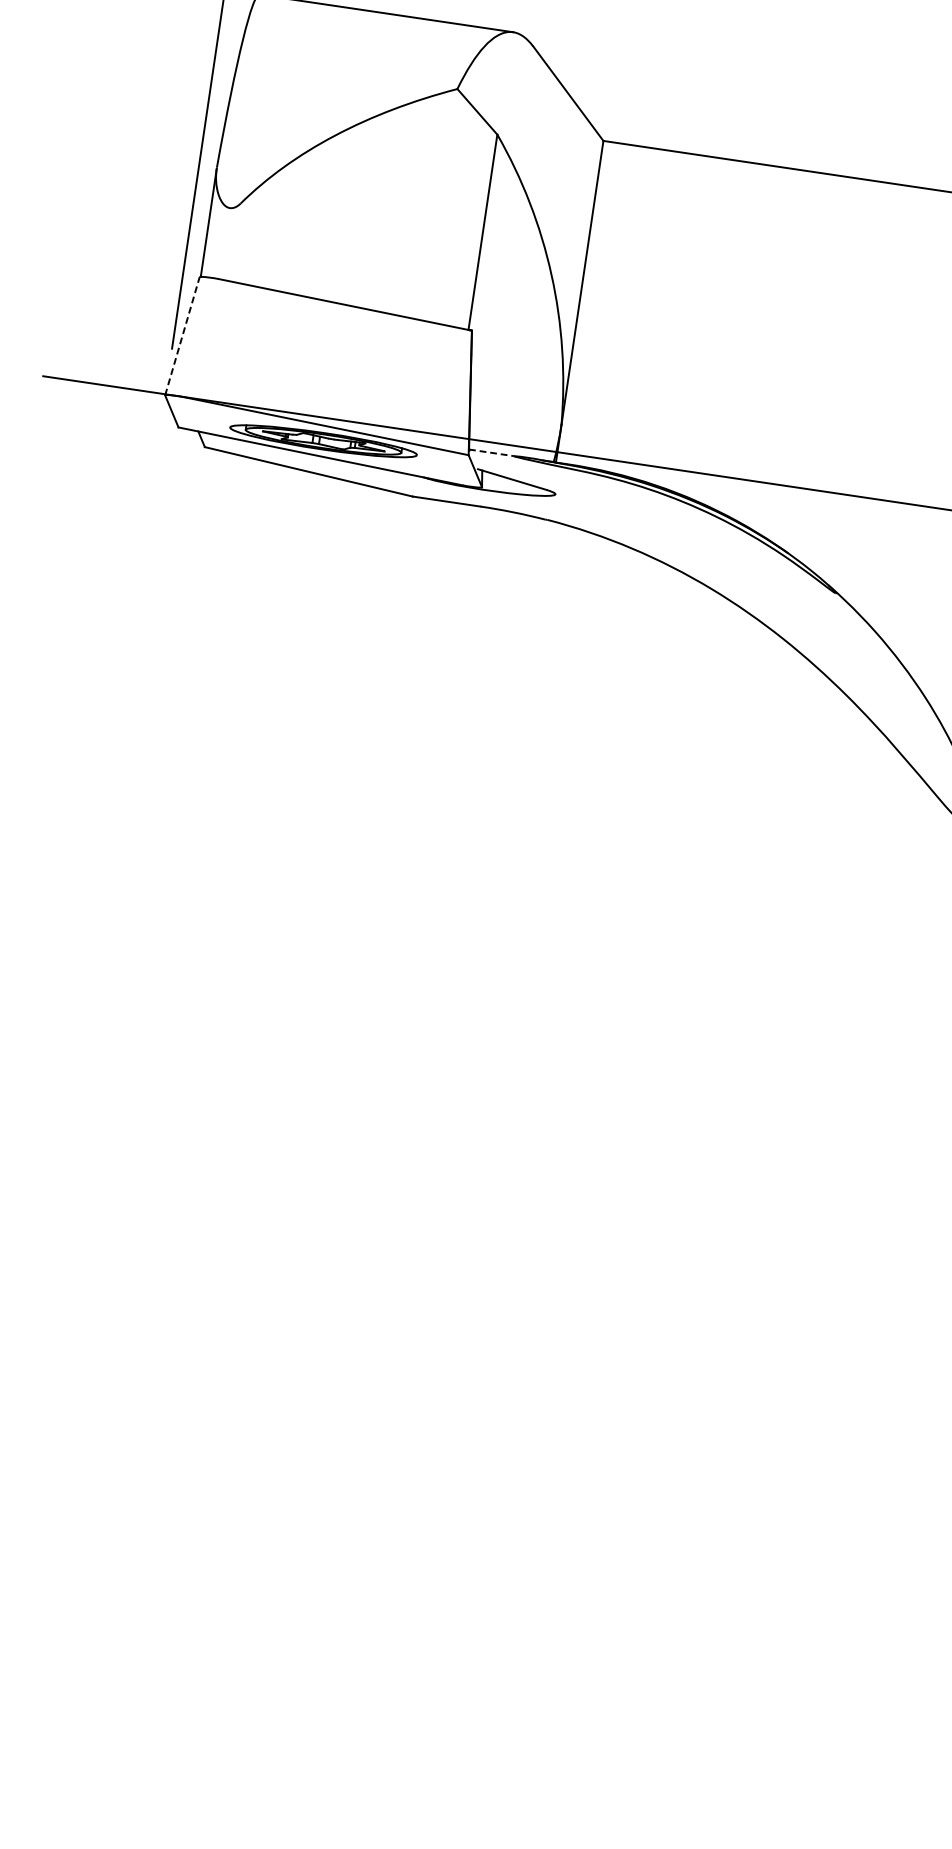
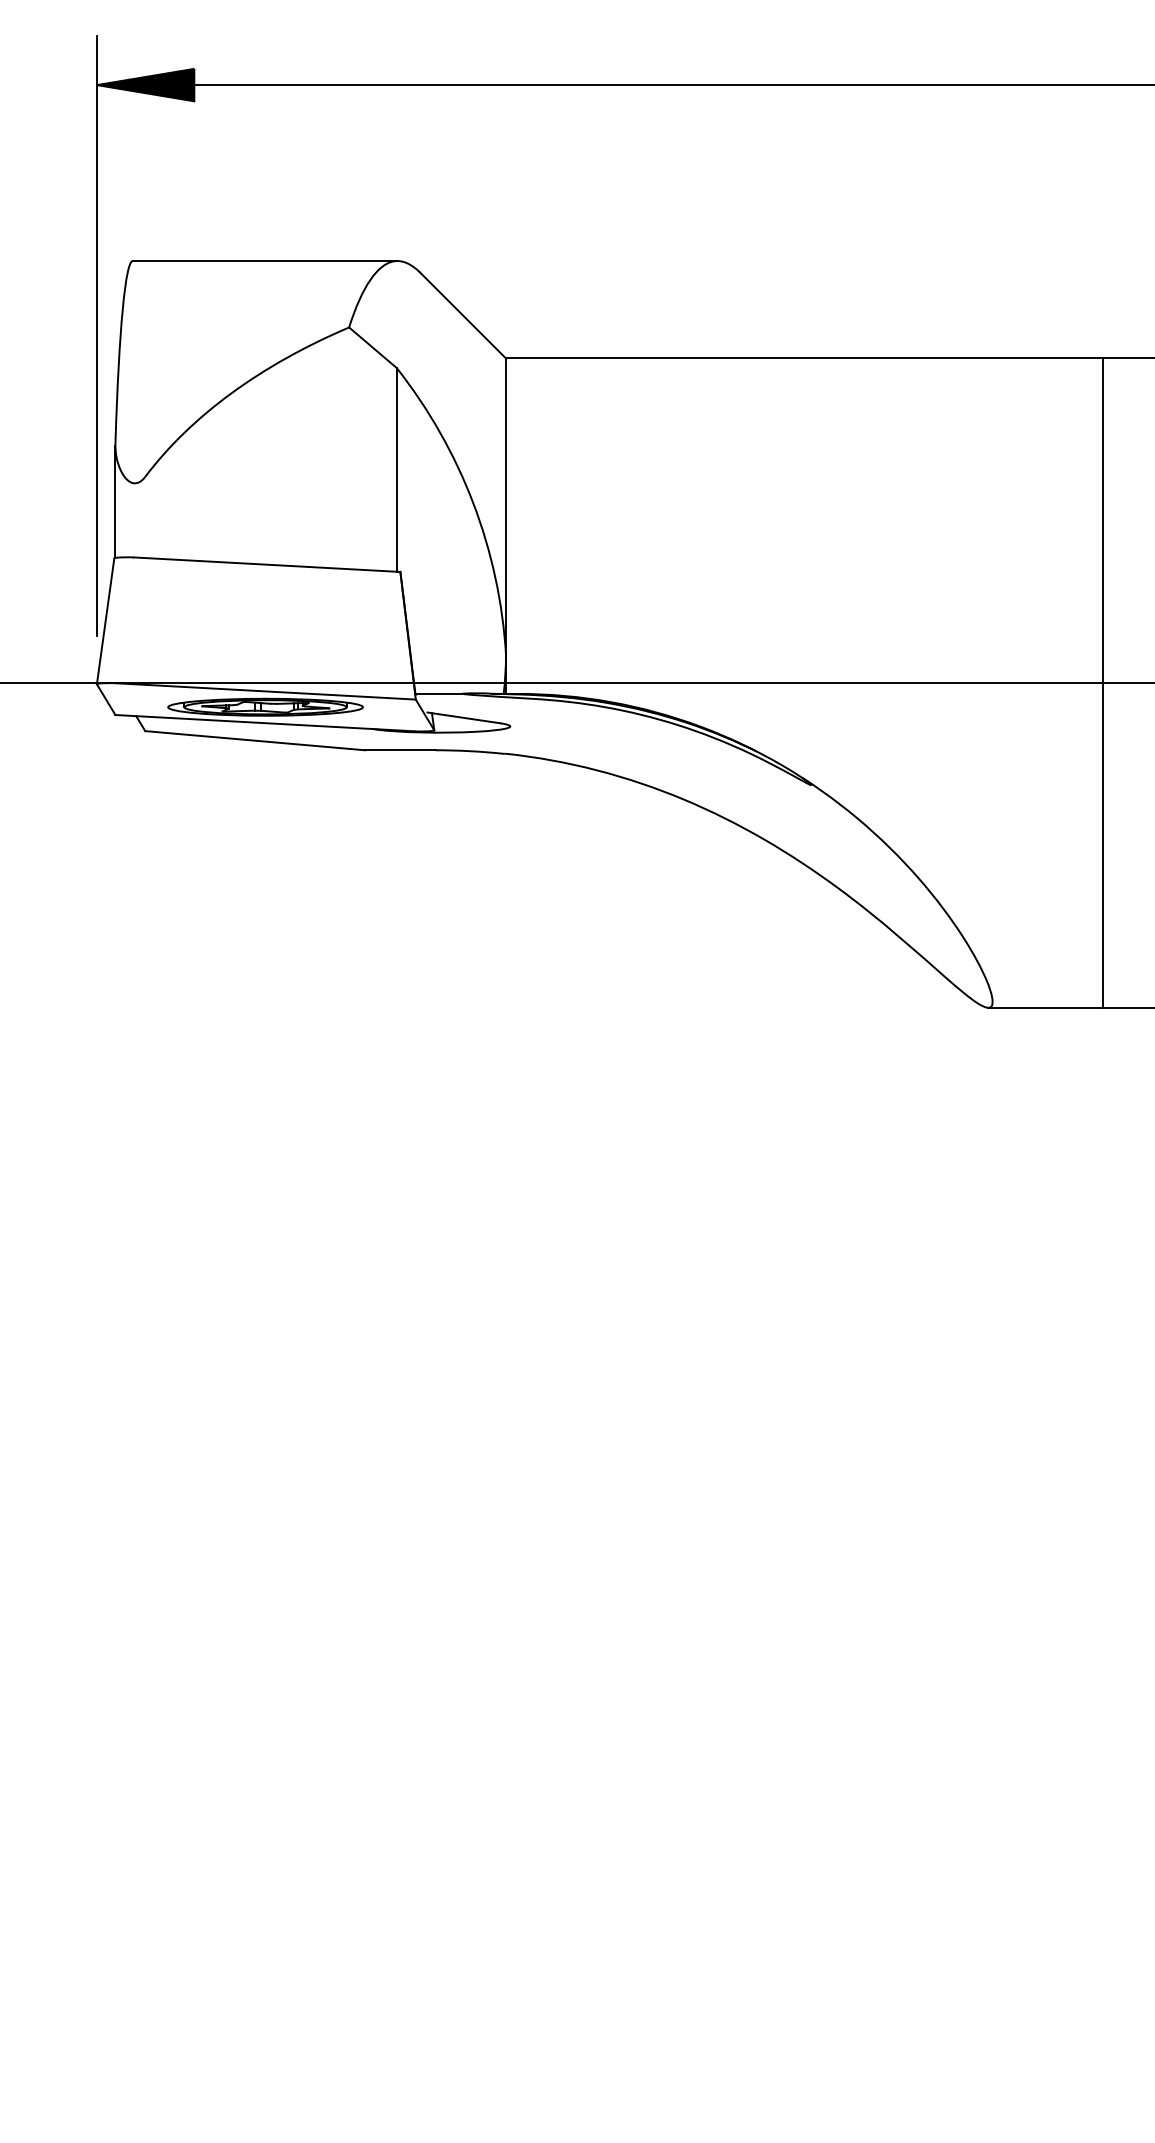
line: (182, 336) -> (105, 621), dashed -> solid
line: (492, 452) -> (439, 693), dashed -> solid

